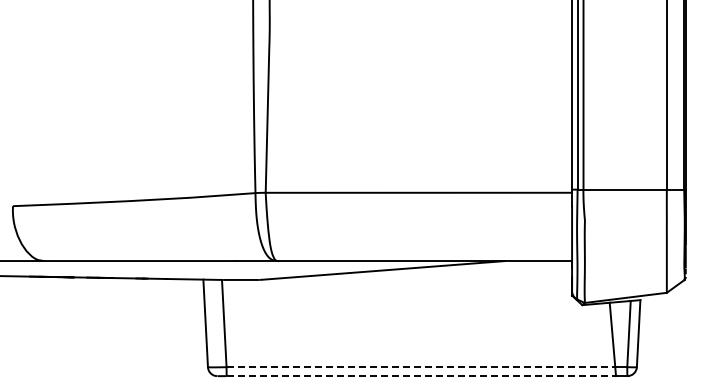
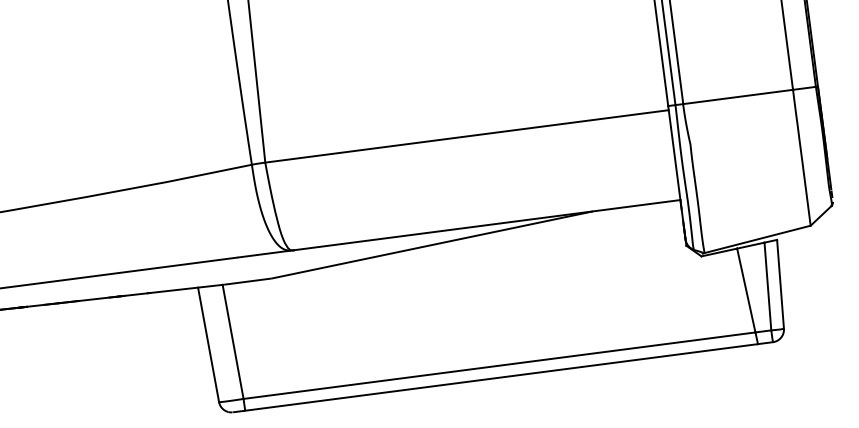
line: (421, 367) -> (500, 366), dashed -> solid
line: (421, 376) -> (501, 377), dashed -> solid

